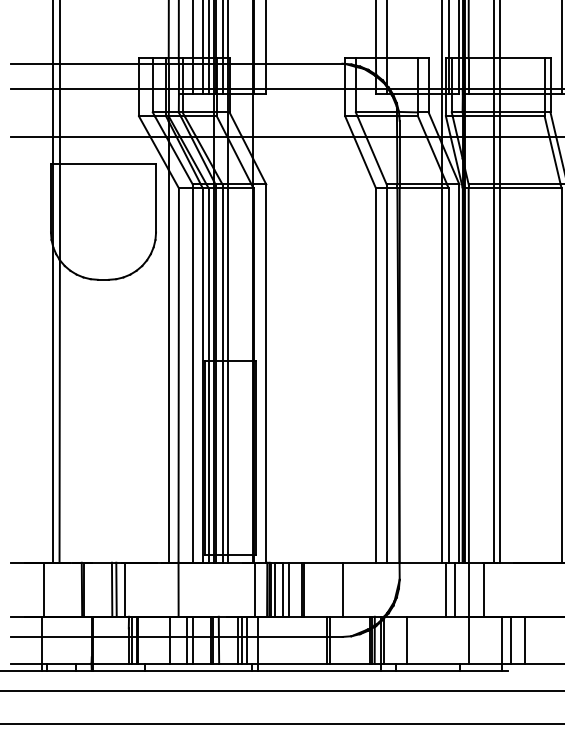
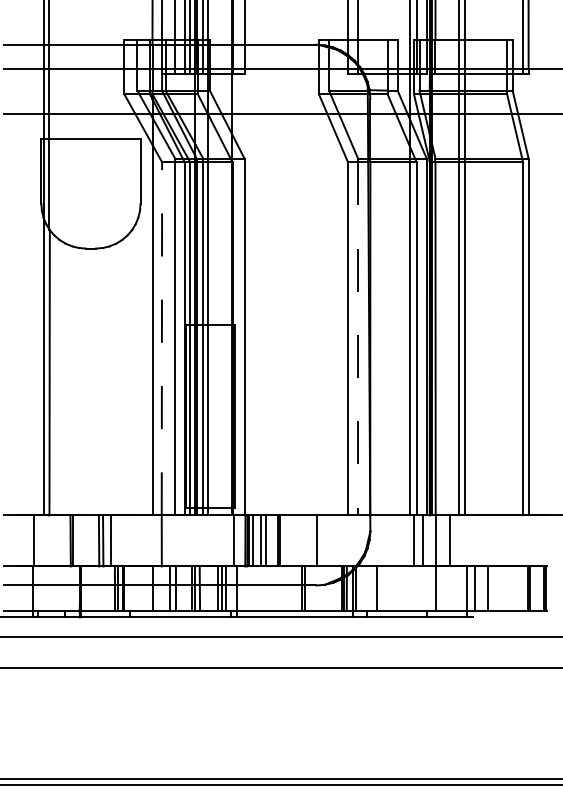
line: (178, 375) -> (161, 338), solid -> dashed
line: (387, 375) -> (358, 338), solid -> dashed

